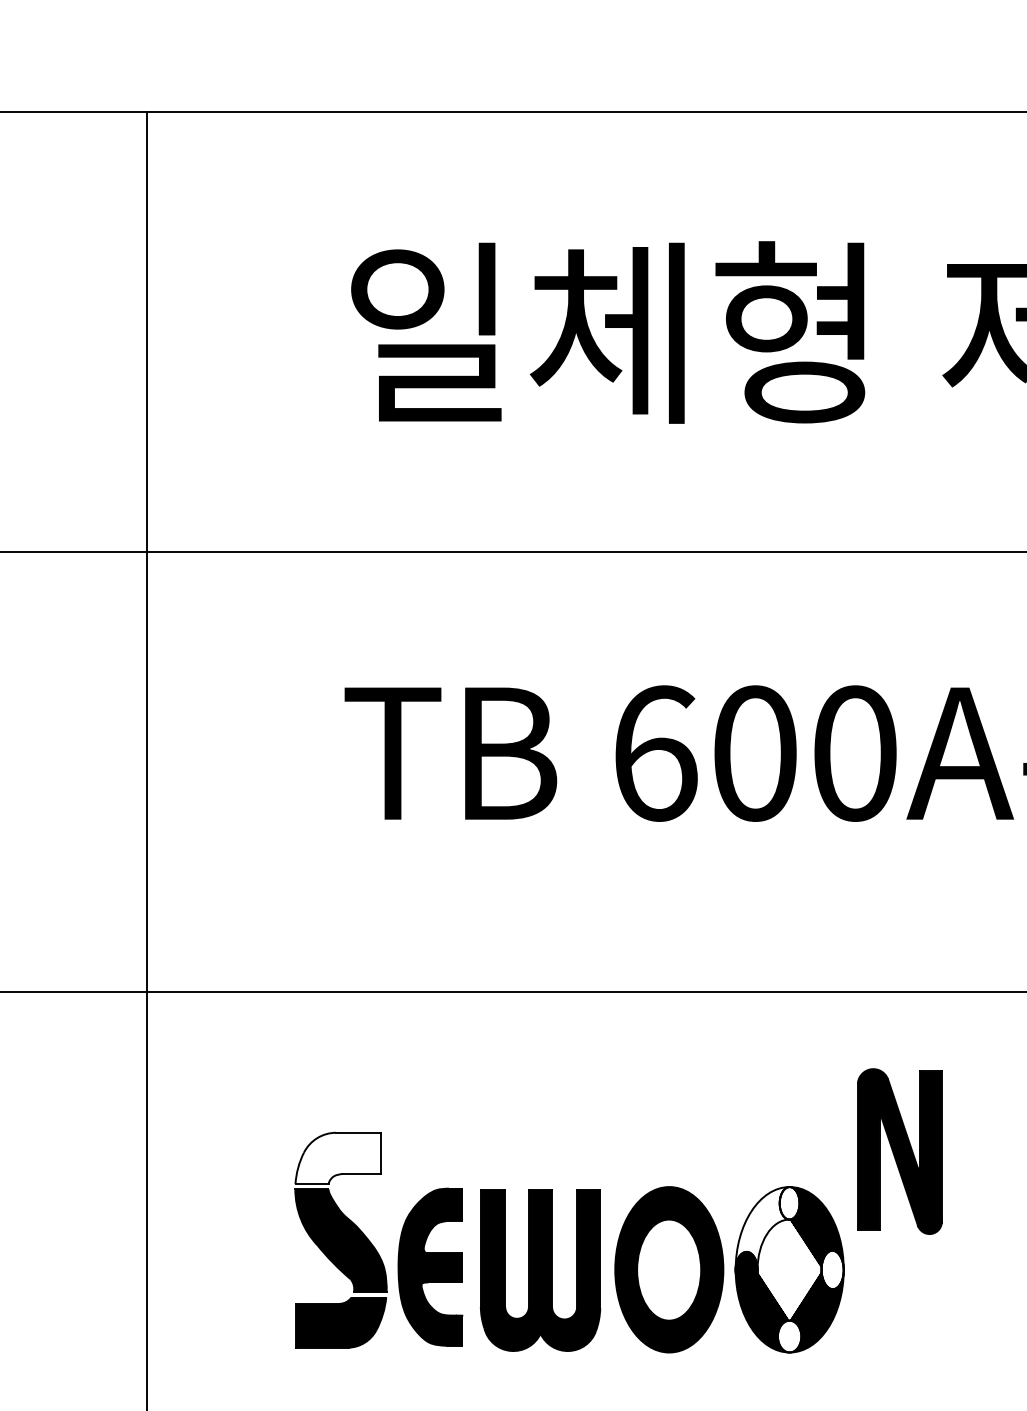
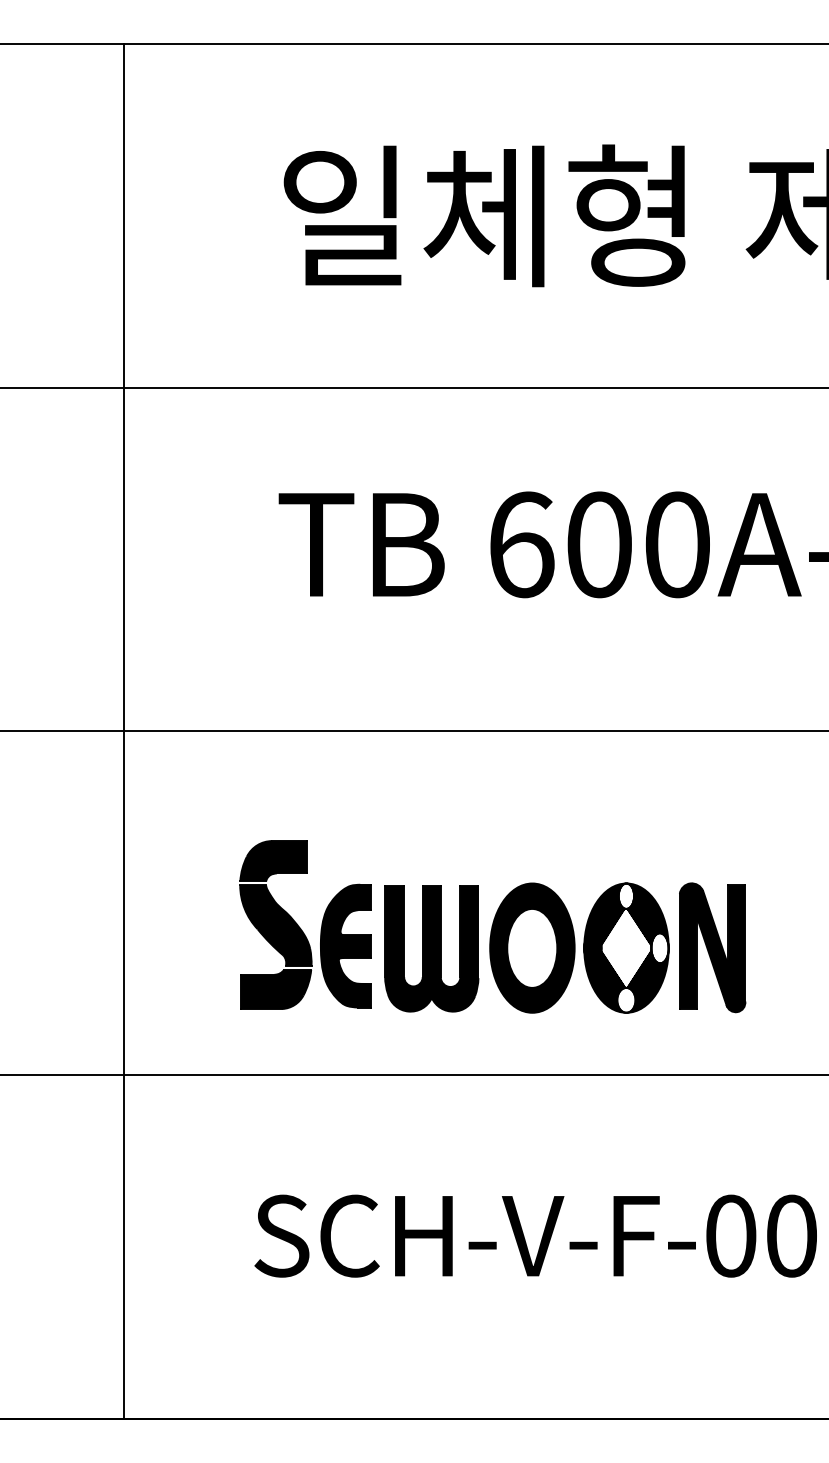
part: (899, 1151) -> (712, 947), moved
fill: (337, 1158) -> (273, 861), added
fill: (761, 1229) -> (604, 916), added

